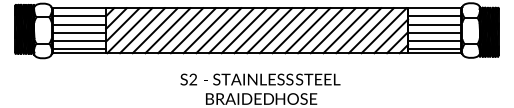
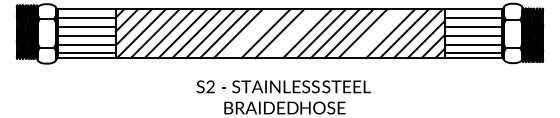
line: (230, 30) -> (251, 33), removed
line: (269, 30) -> (293, 33), removed
line: (345, 30) -> (376, 33), removed

